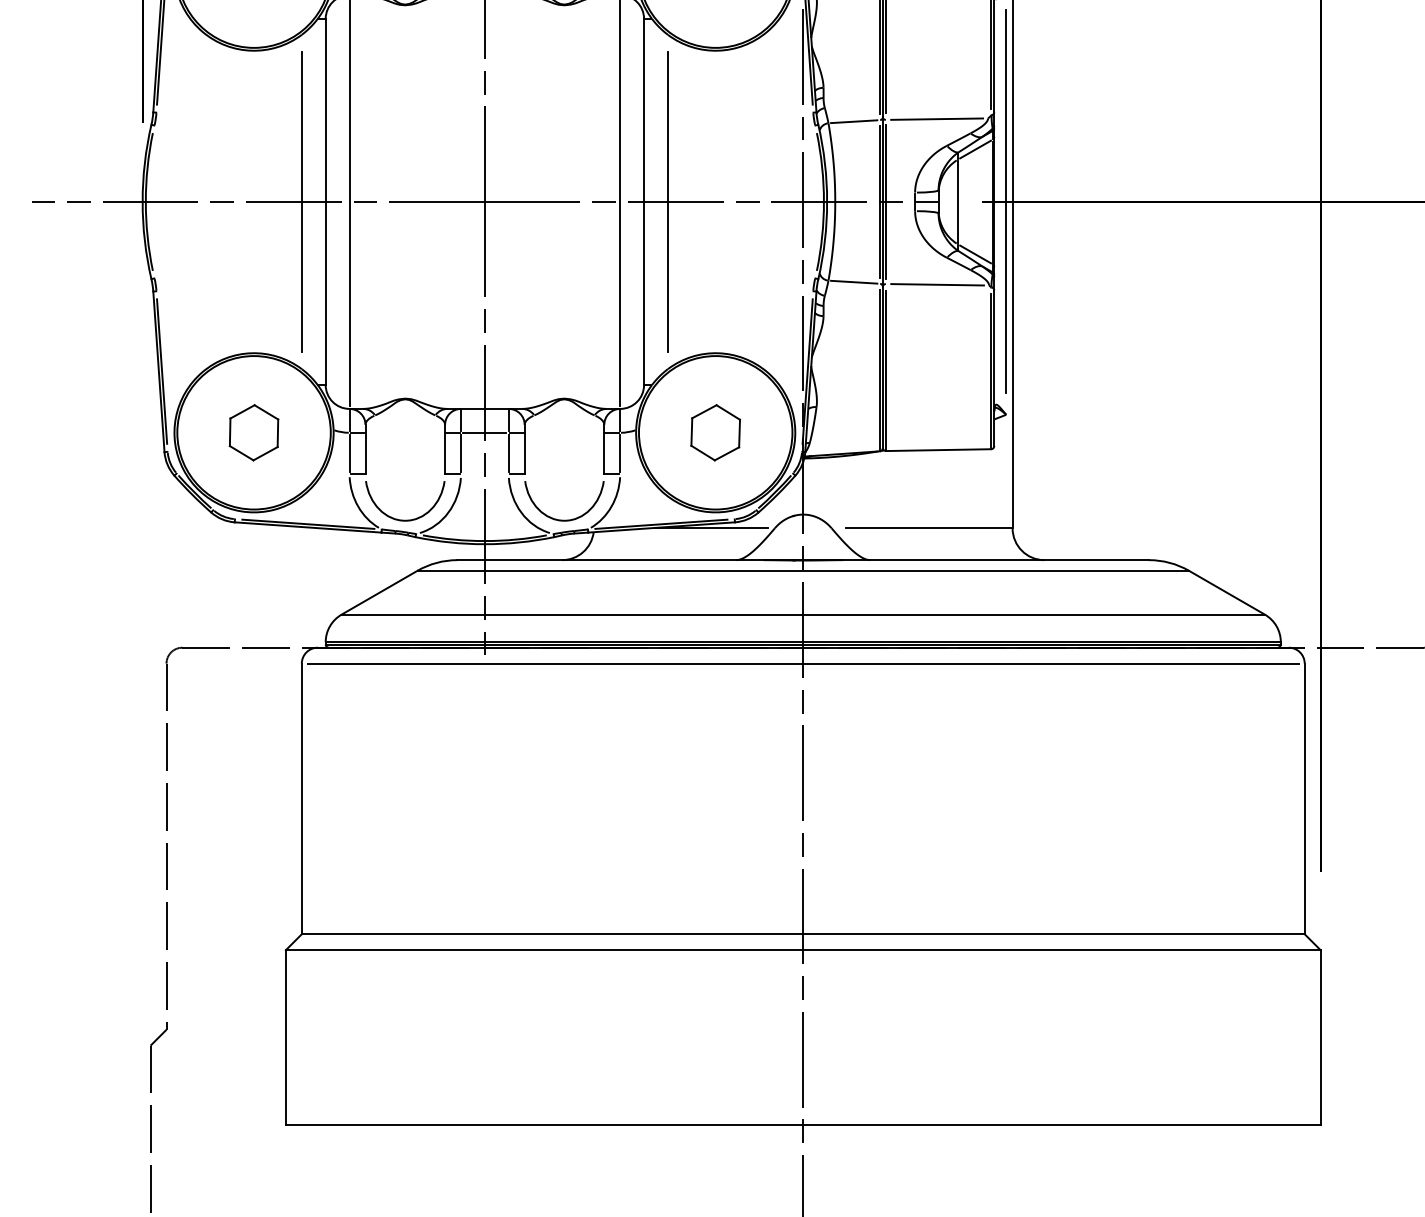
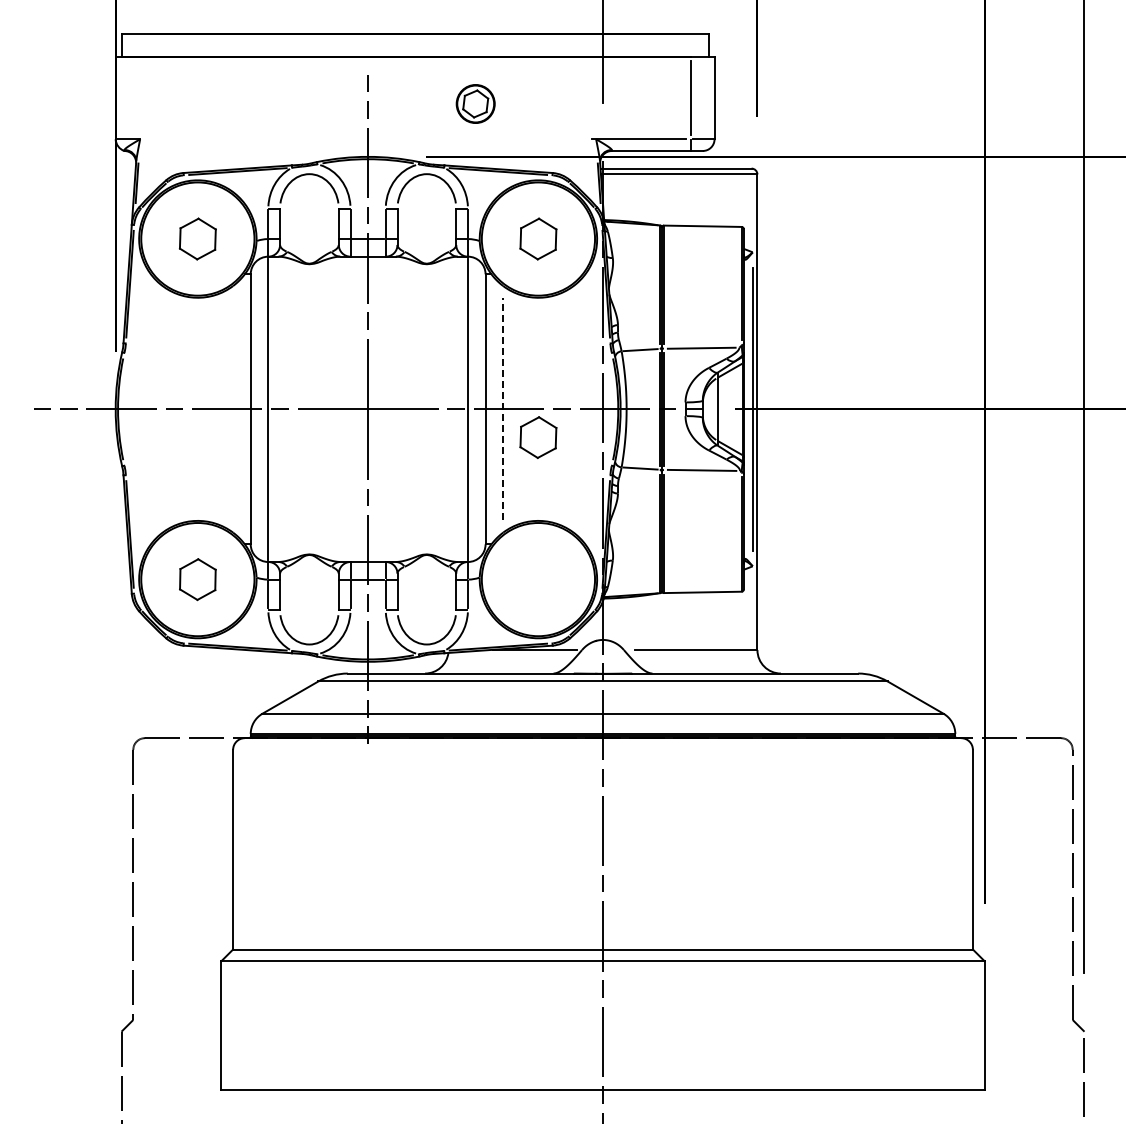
line: (302, 202) -> (233, 409), removed
line: (668, 202) -> (503, 409), solid -> dashed
part: (715, 432) -> (538, 437), moved
line: (802, 663) -> (602, 749), removed

